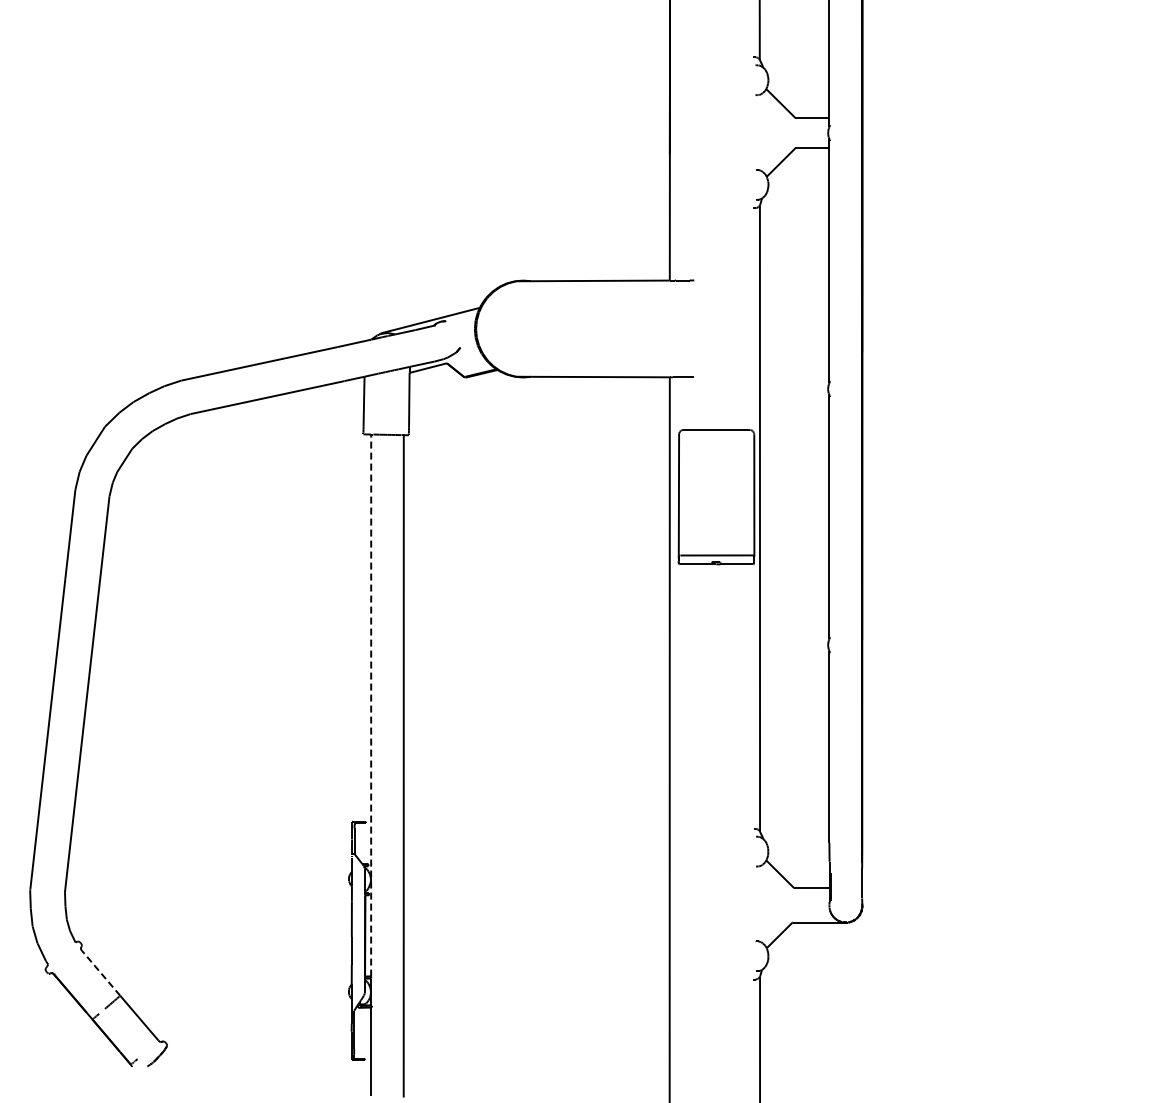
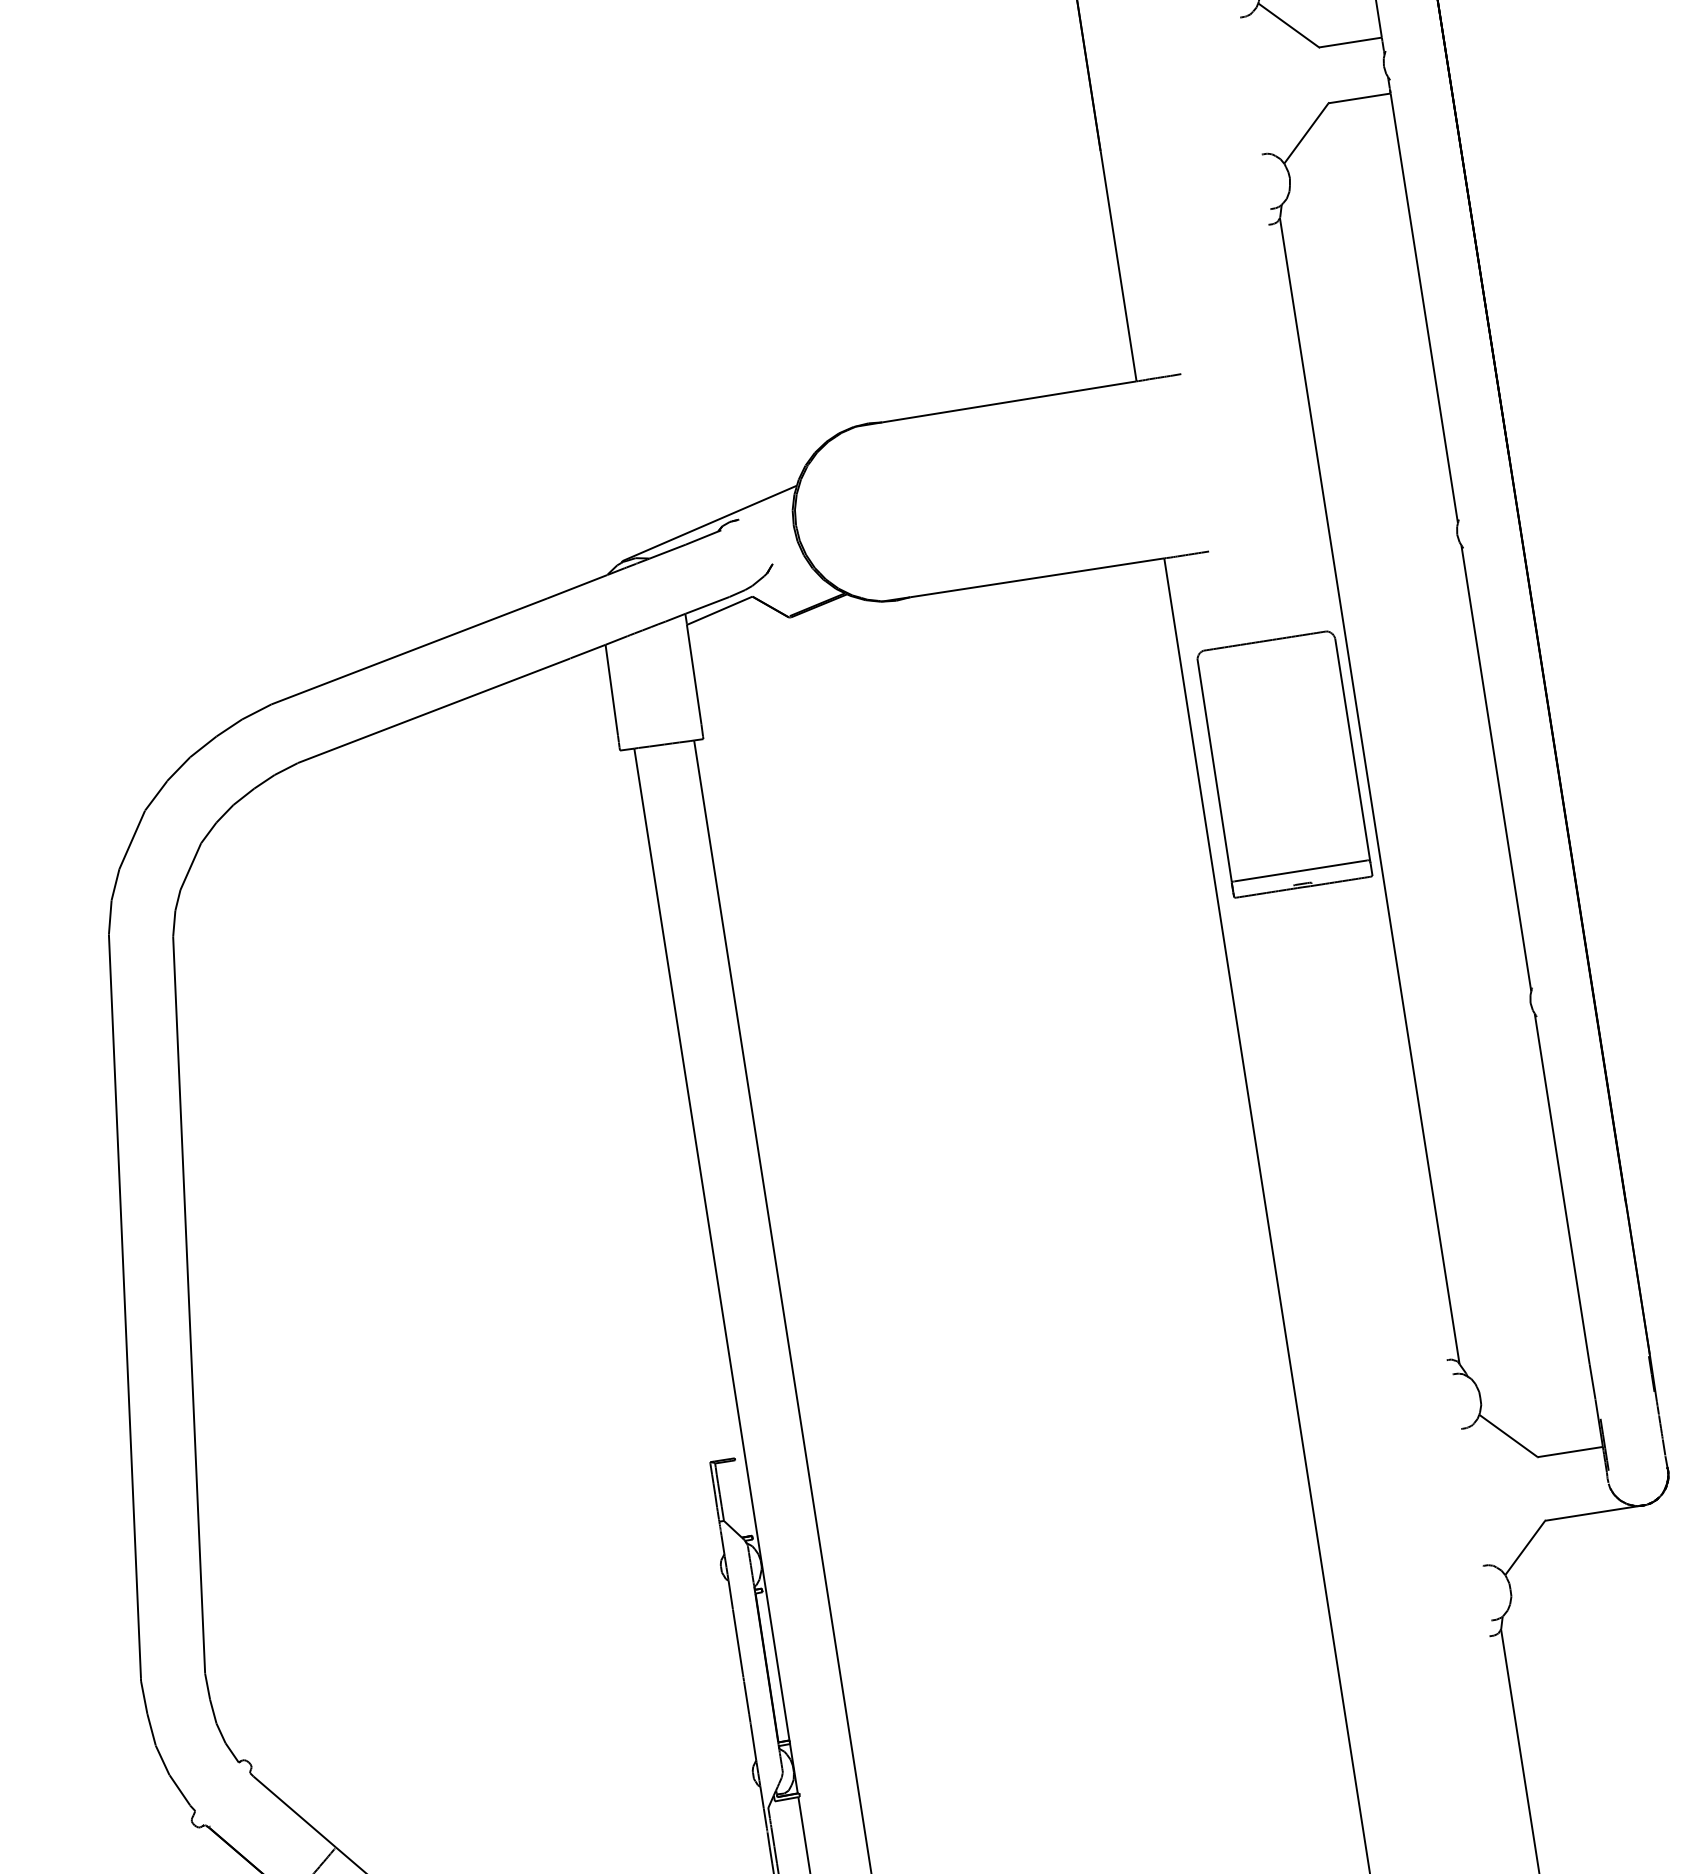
line: (371, 705) -> (712, 1244), dashed -> solid
line: (100, 972) -> (293, 1810), dashed -> solid

